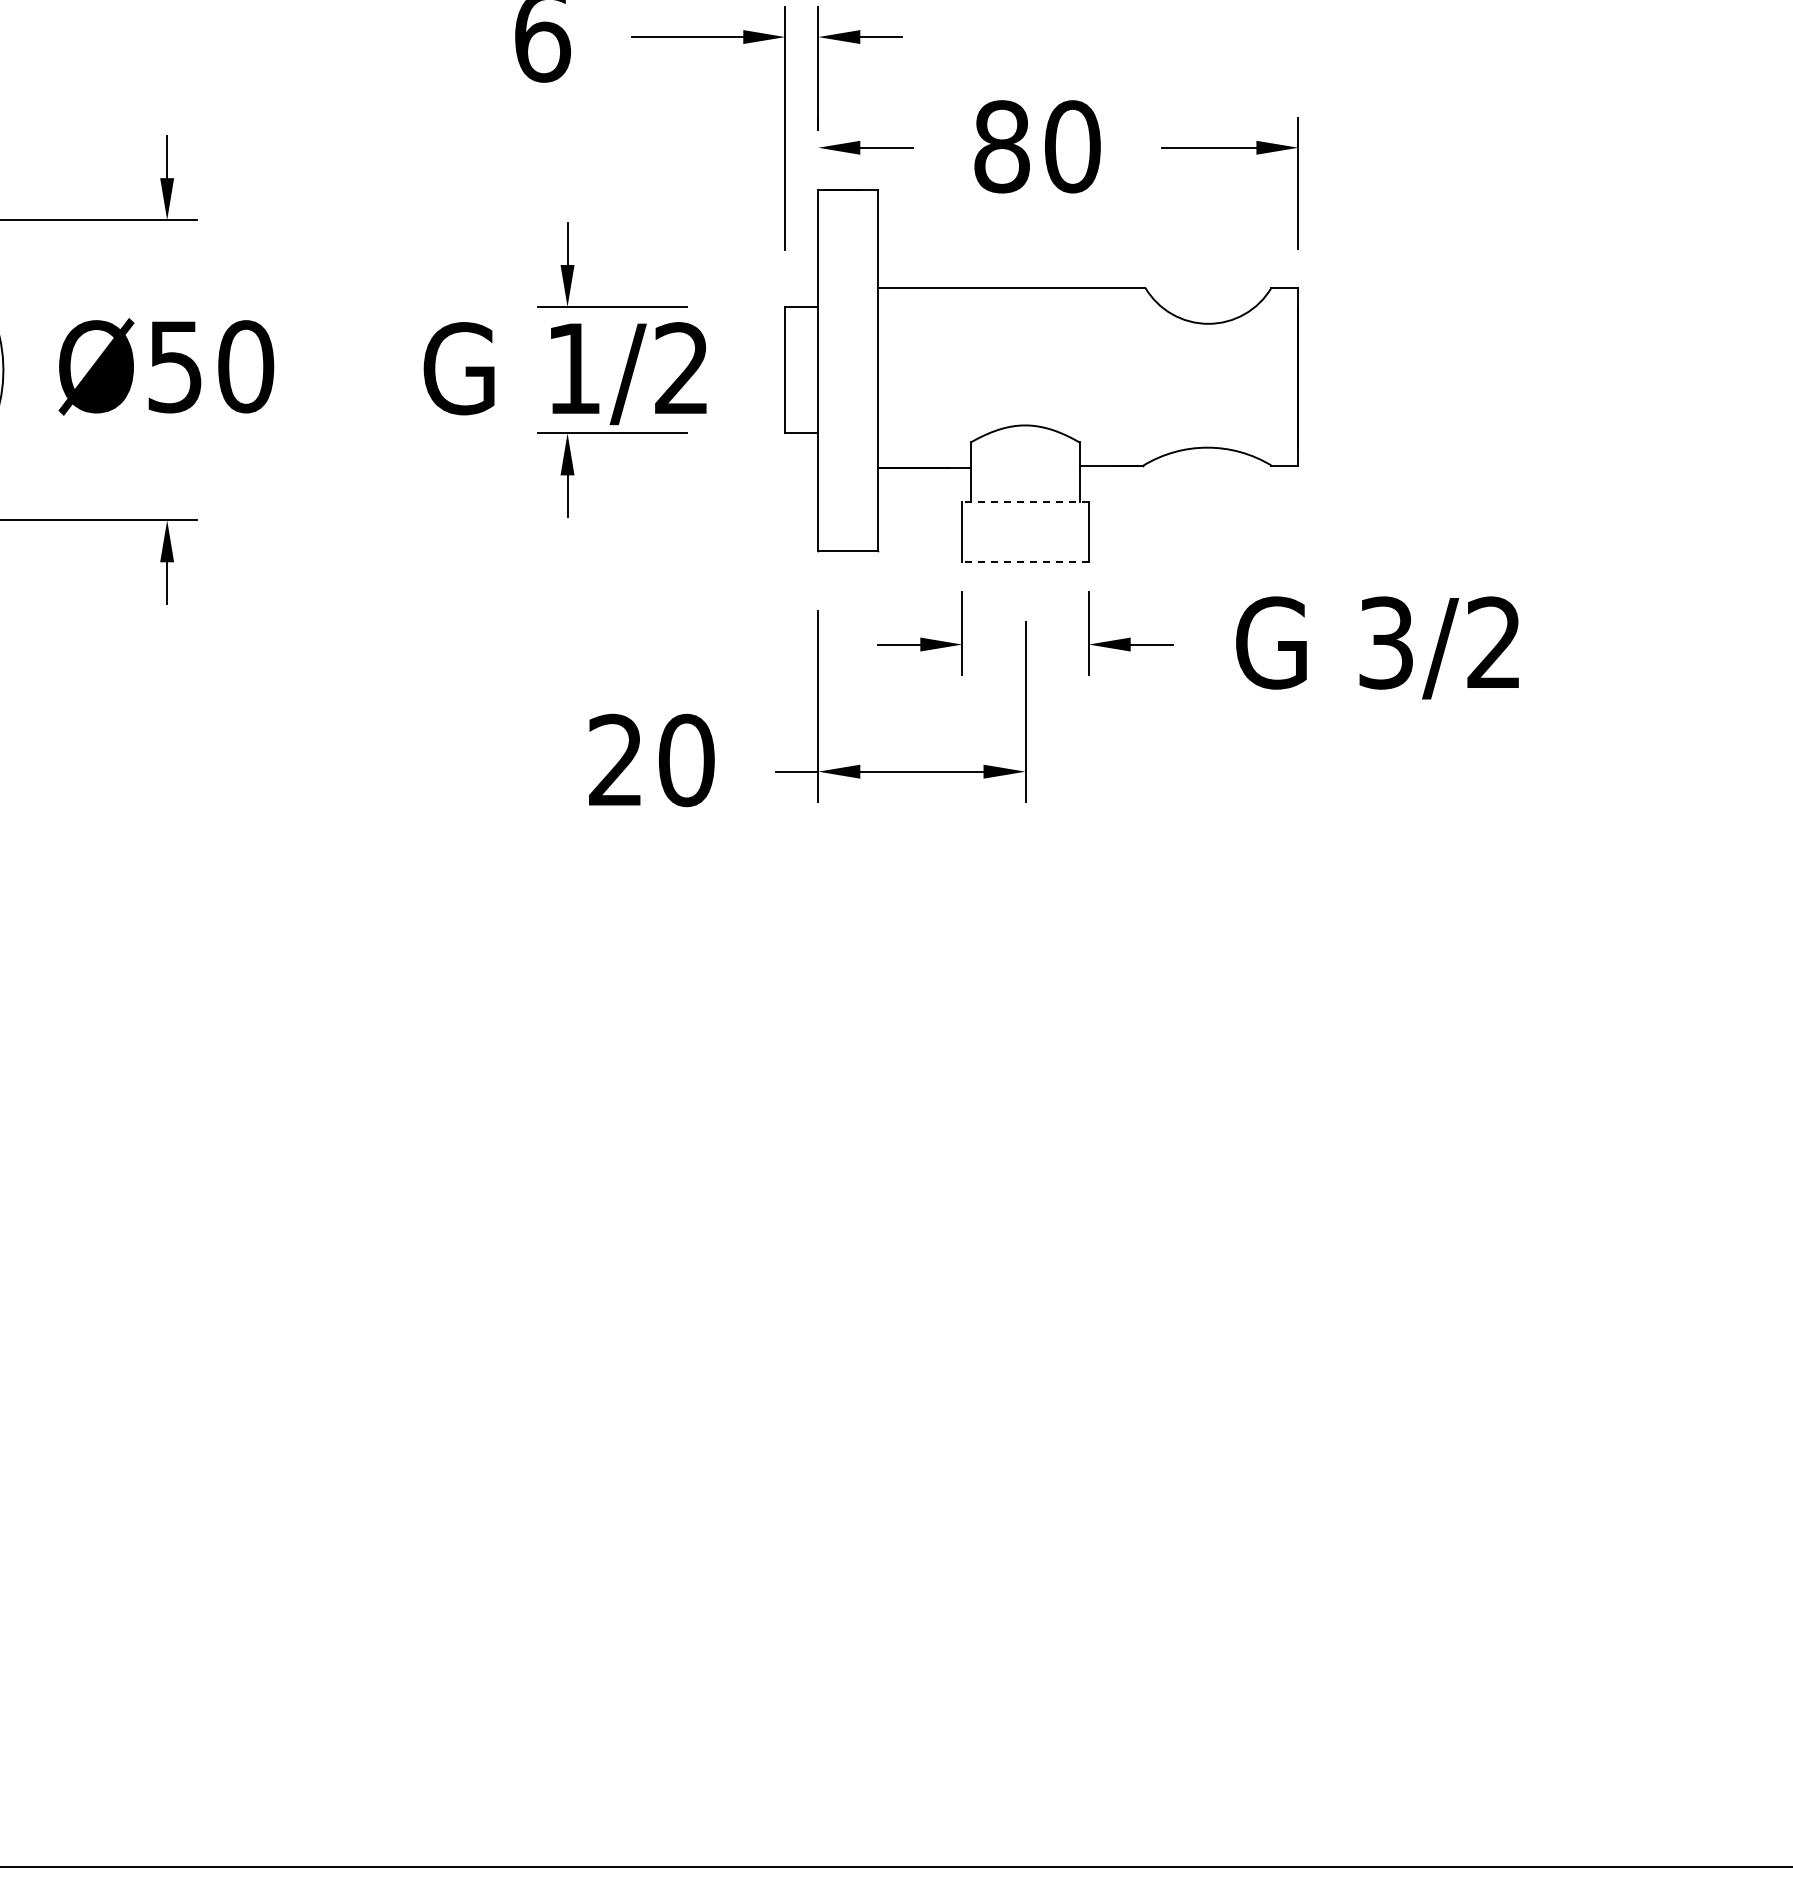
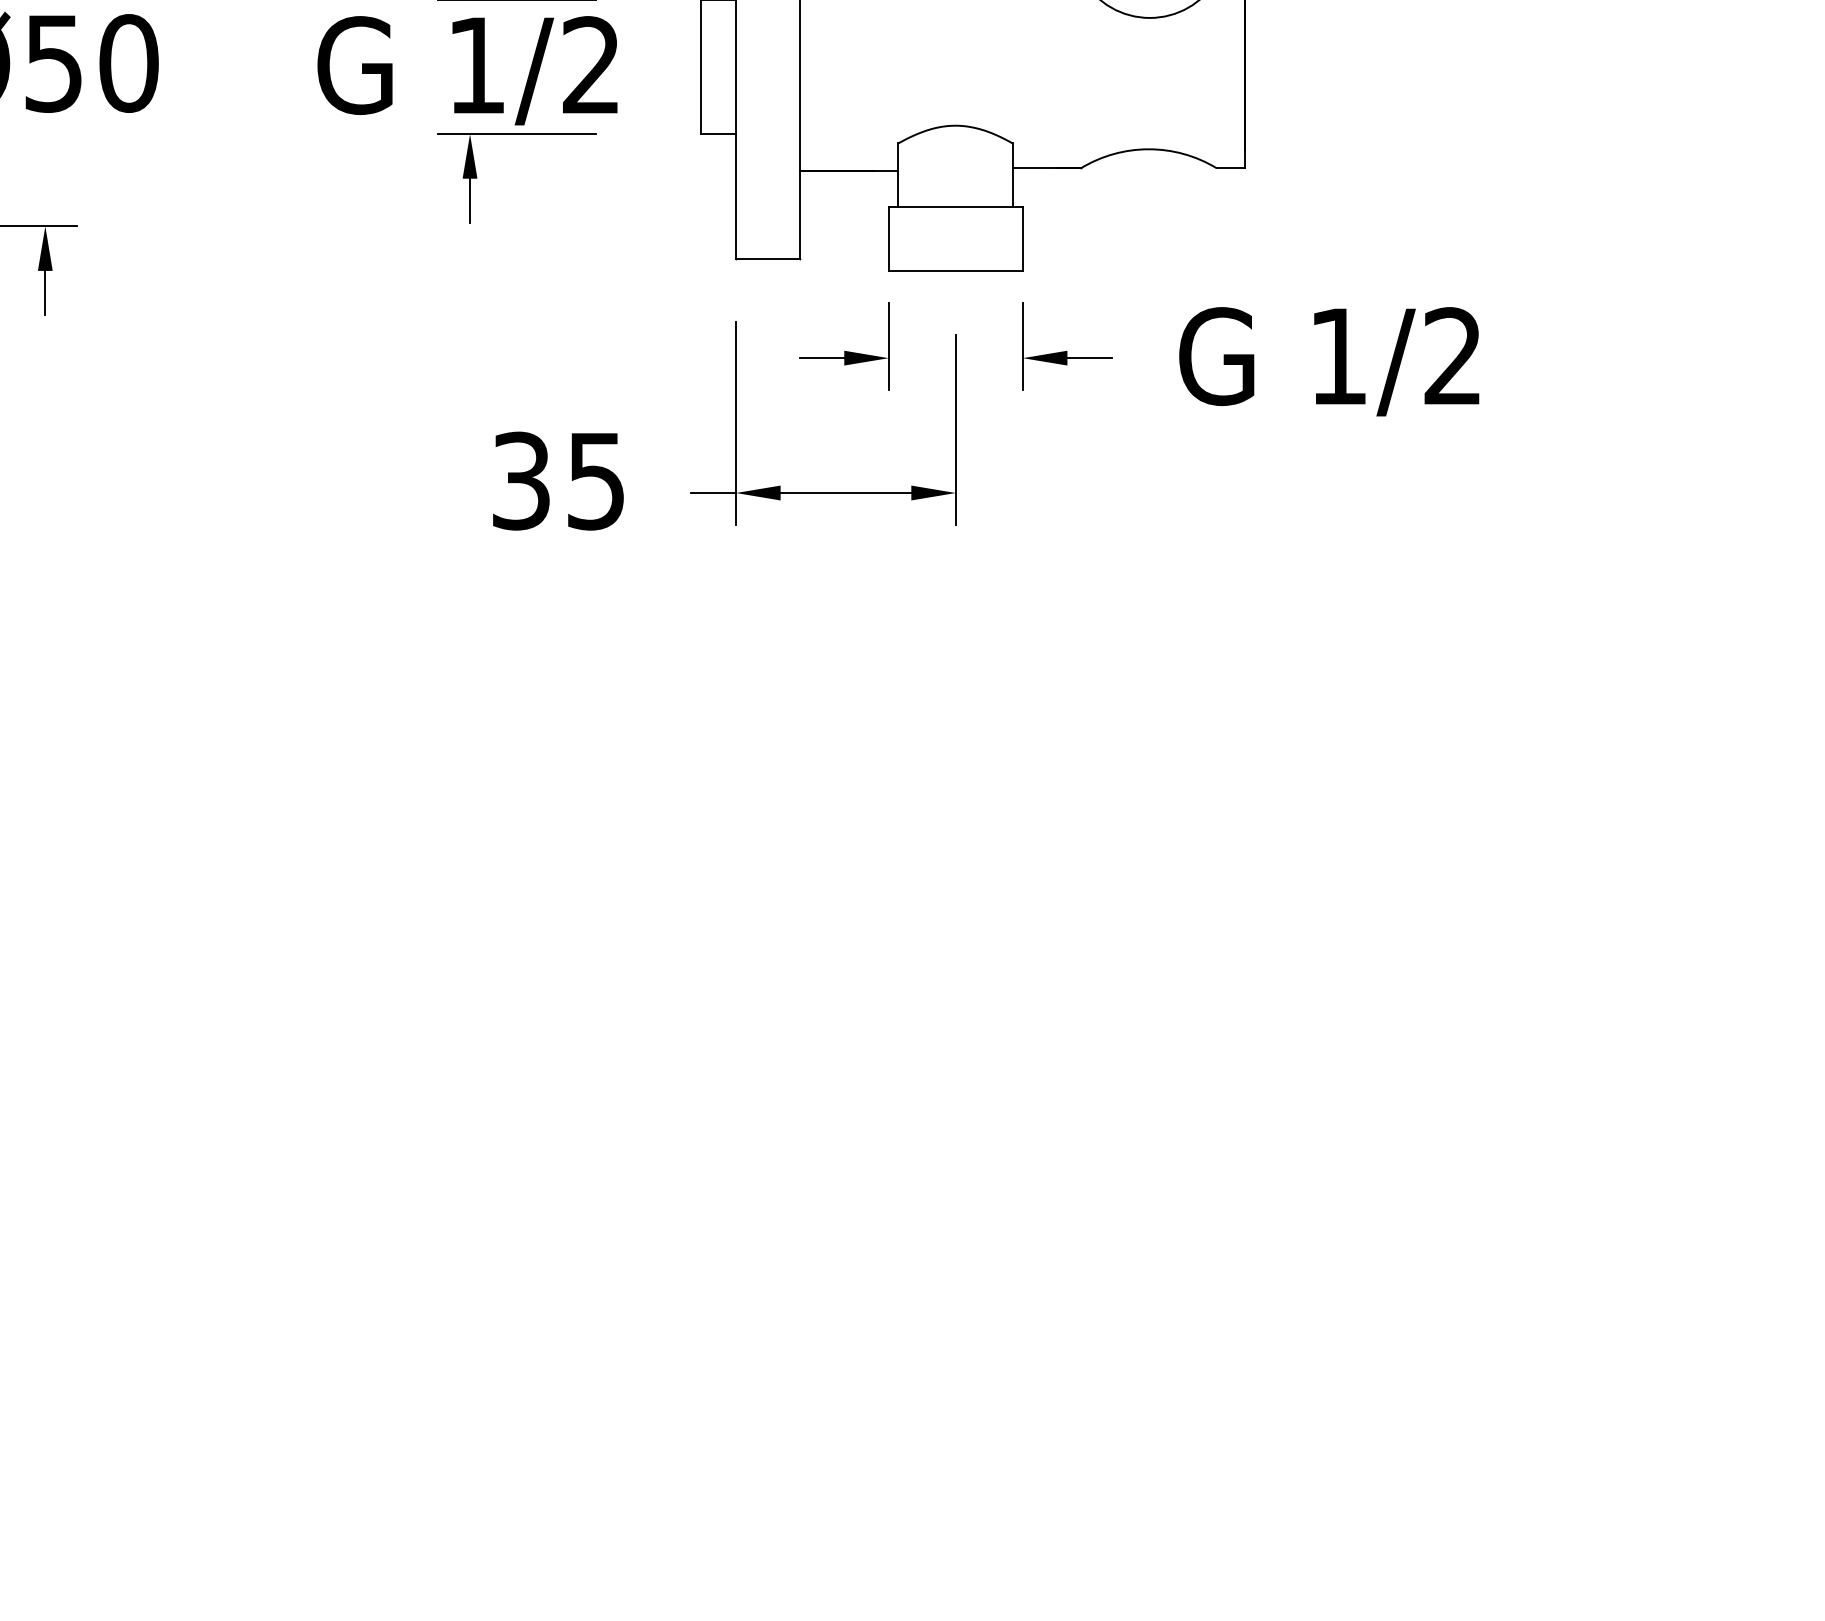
line: (1025, 502) -> (955, 207), dashed -> solid
line: (1025, 562) -> (955, 271), dashed -> solid
text: (1385, 642) -> (1337, 355), 3/2 -> 1/2
text: (651, 760) -> (559, 481), 20 -> 35

